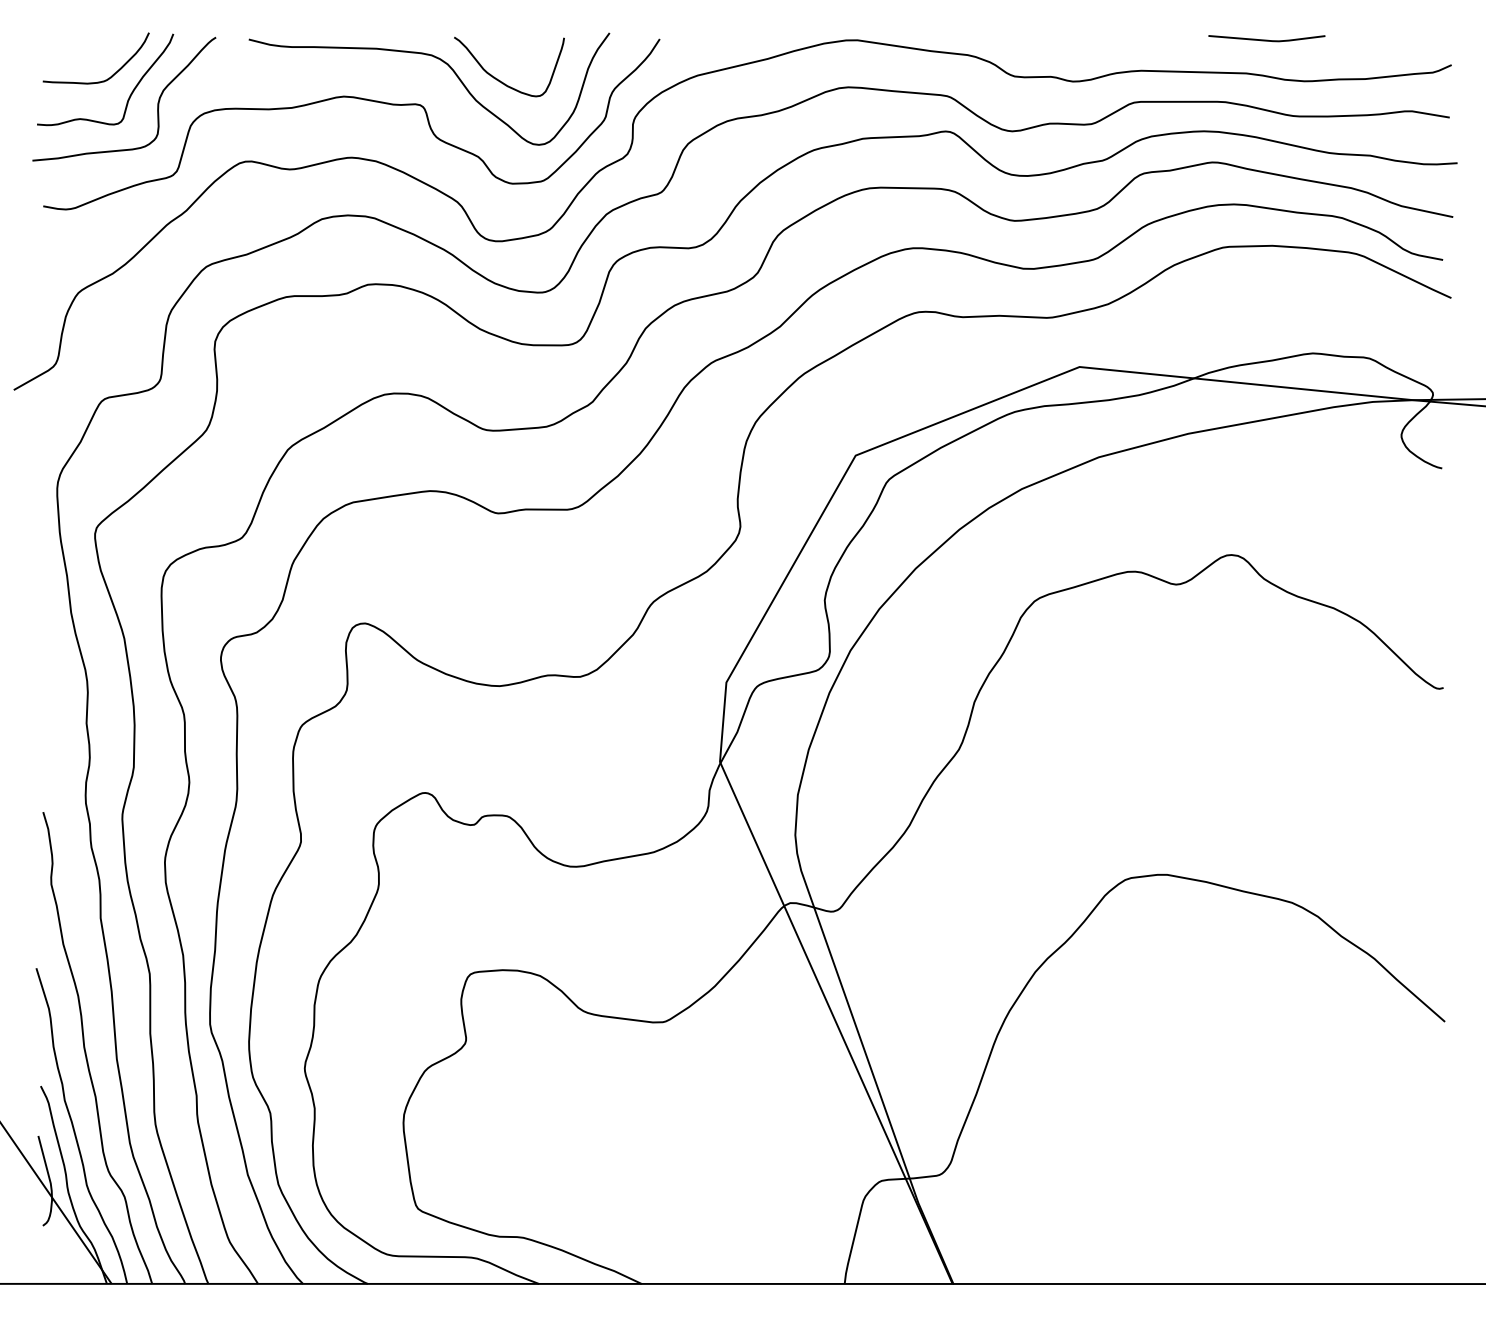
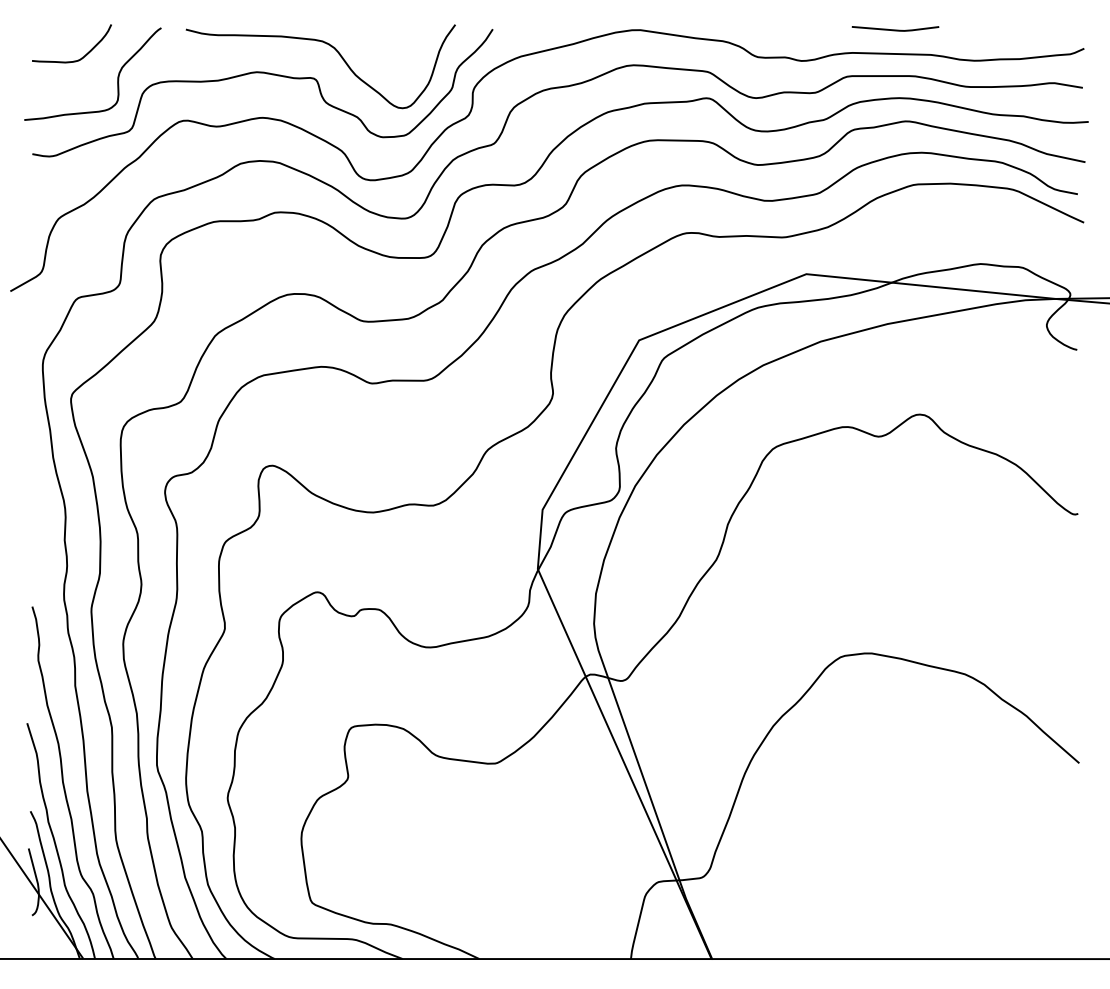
line: (1266, 39) -> (895, 29), moved
curve: (502, 81) -> (375, 60), removed
curve: (130, 93) -> (97, 69), removed

